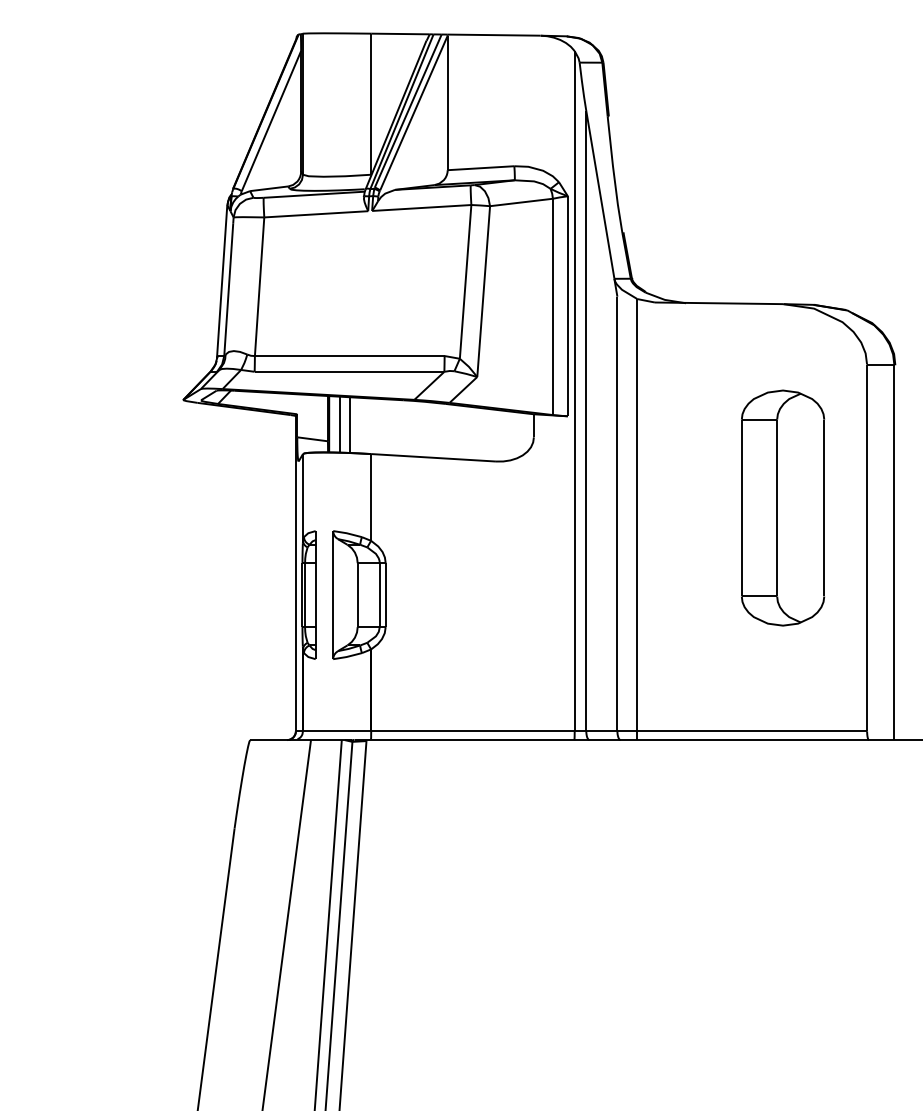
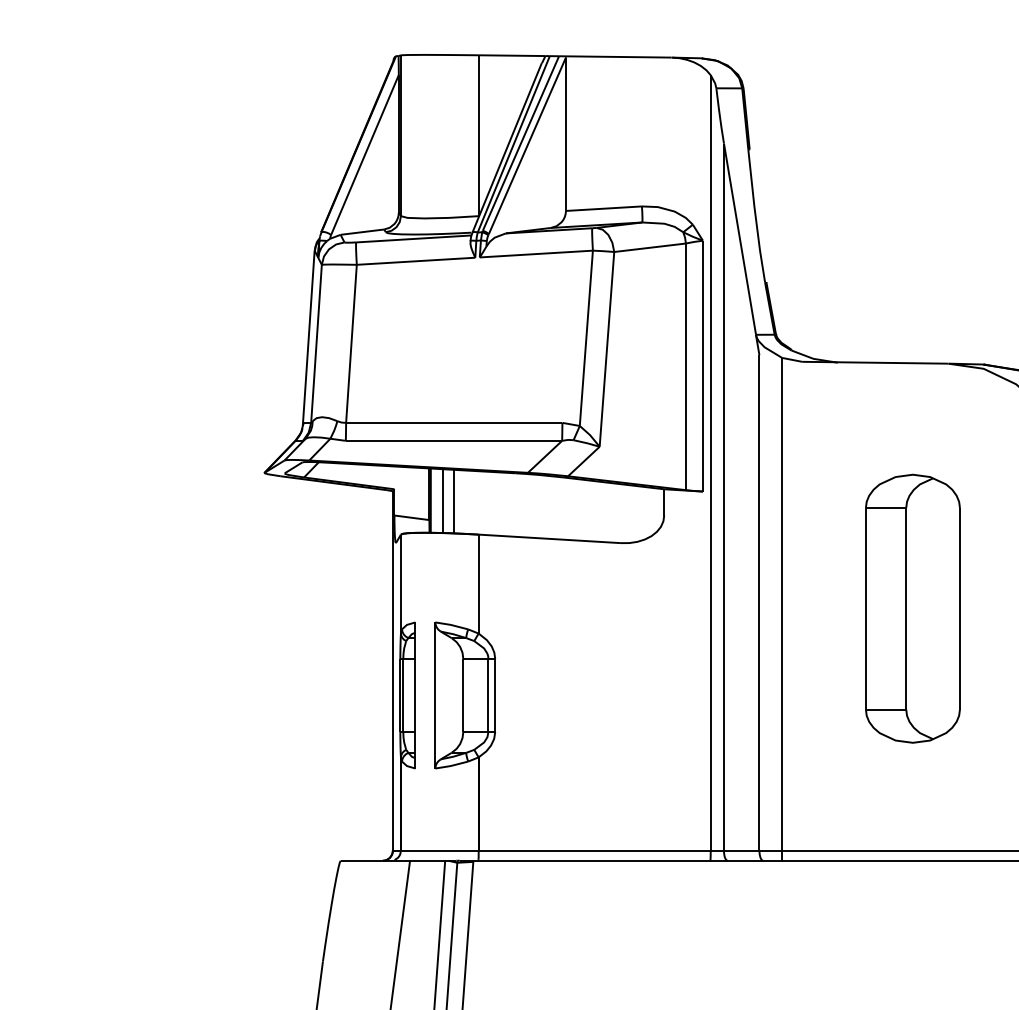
part: (783, 507) -> (913, 608), moved

